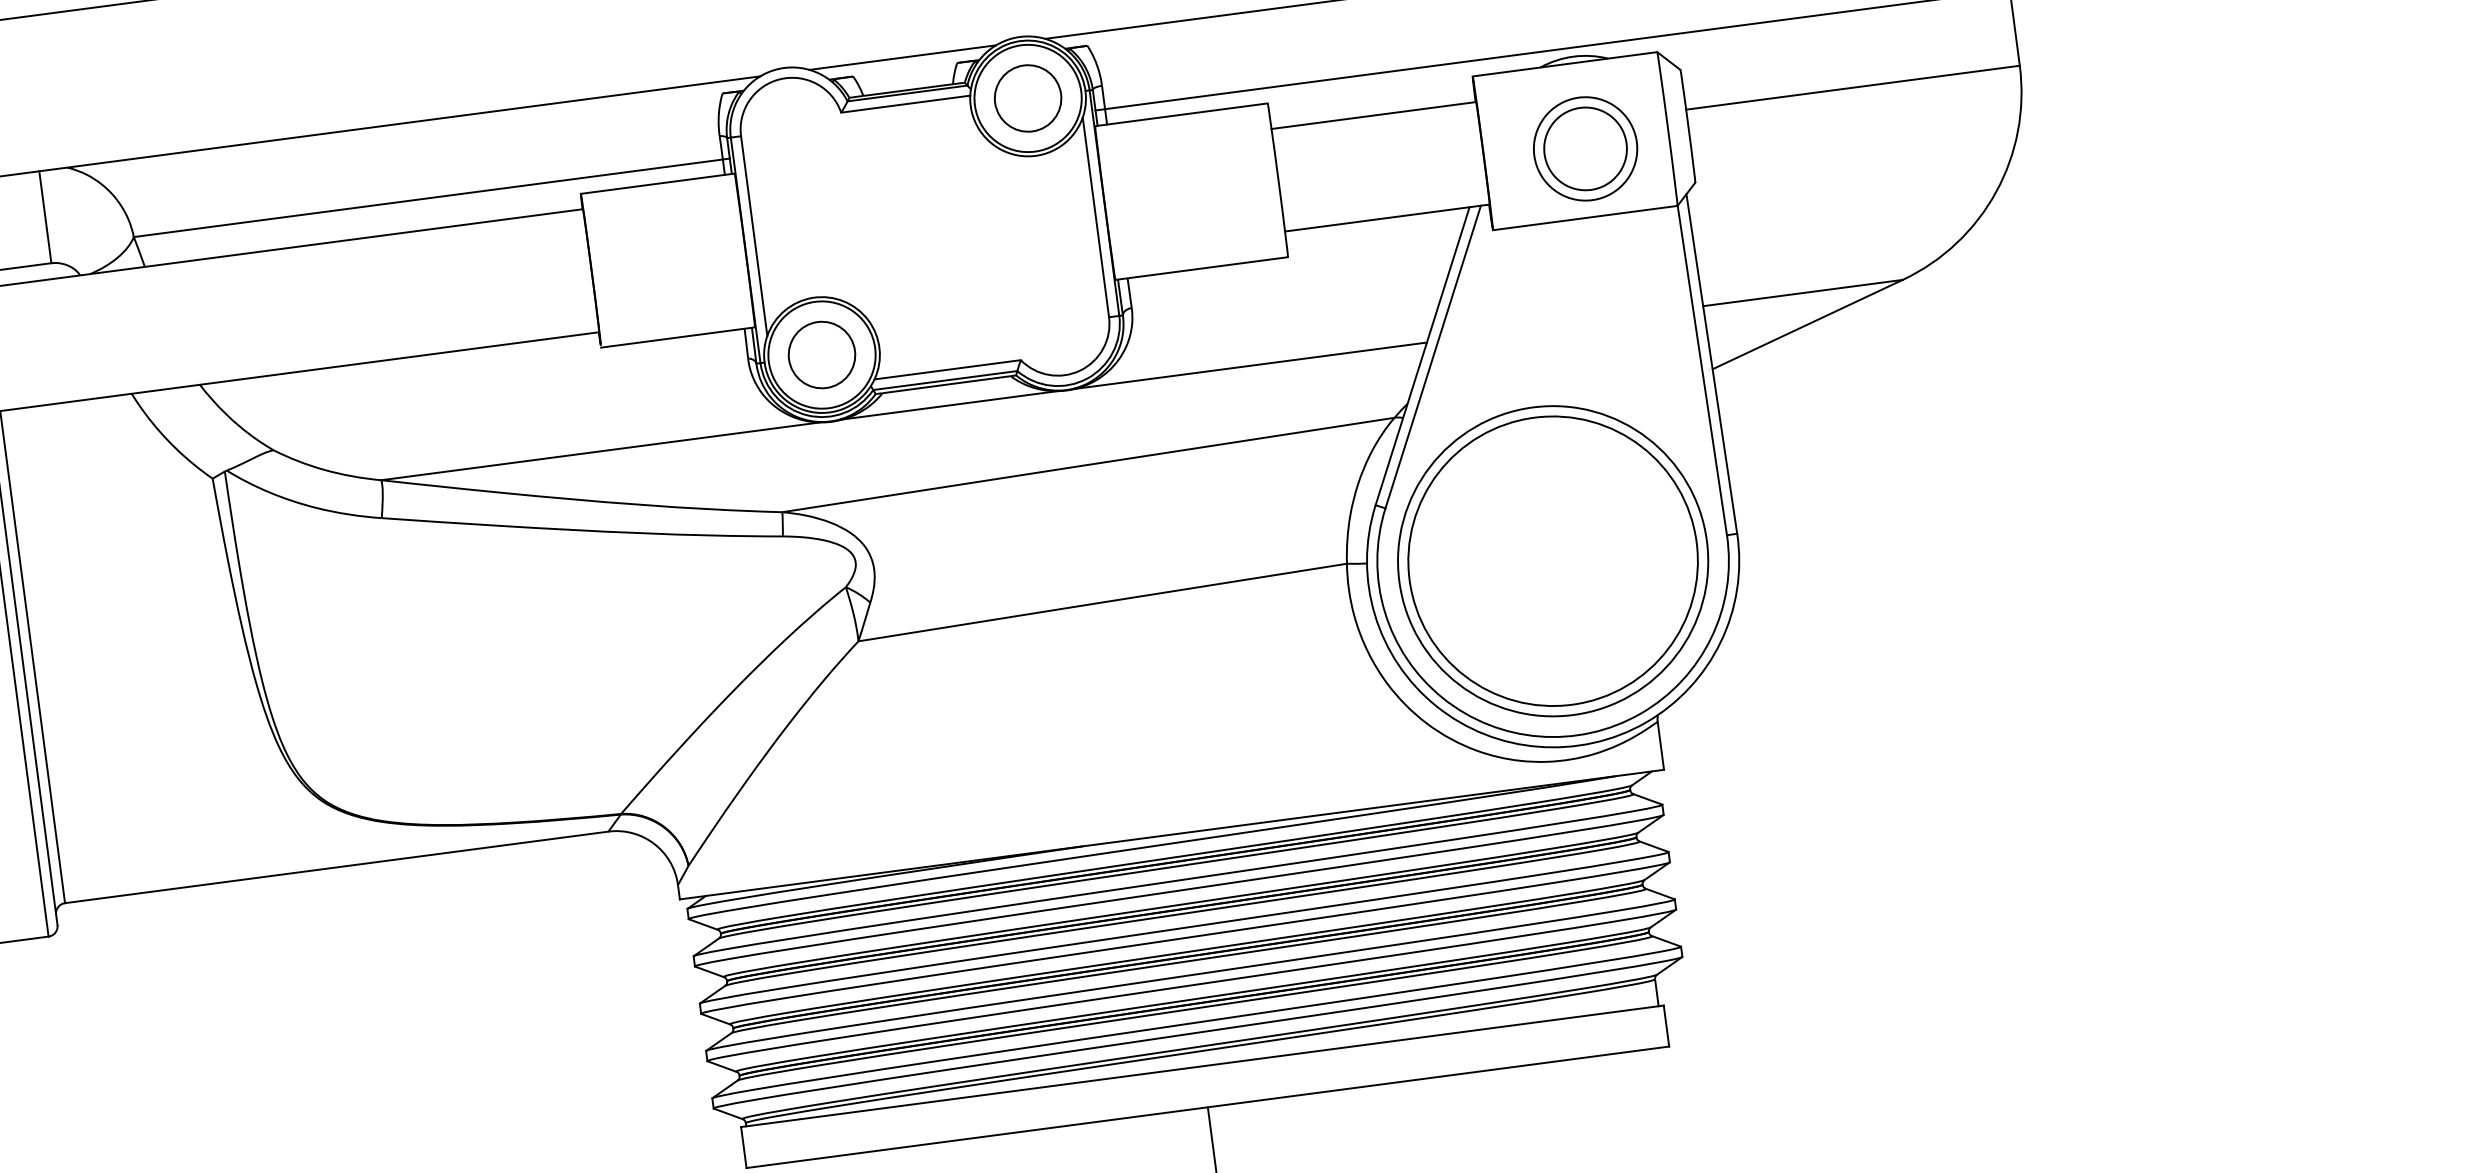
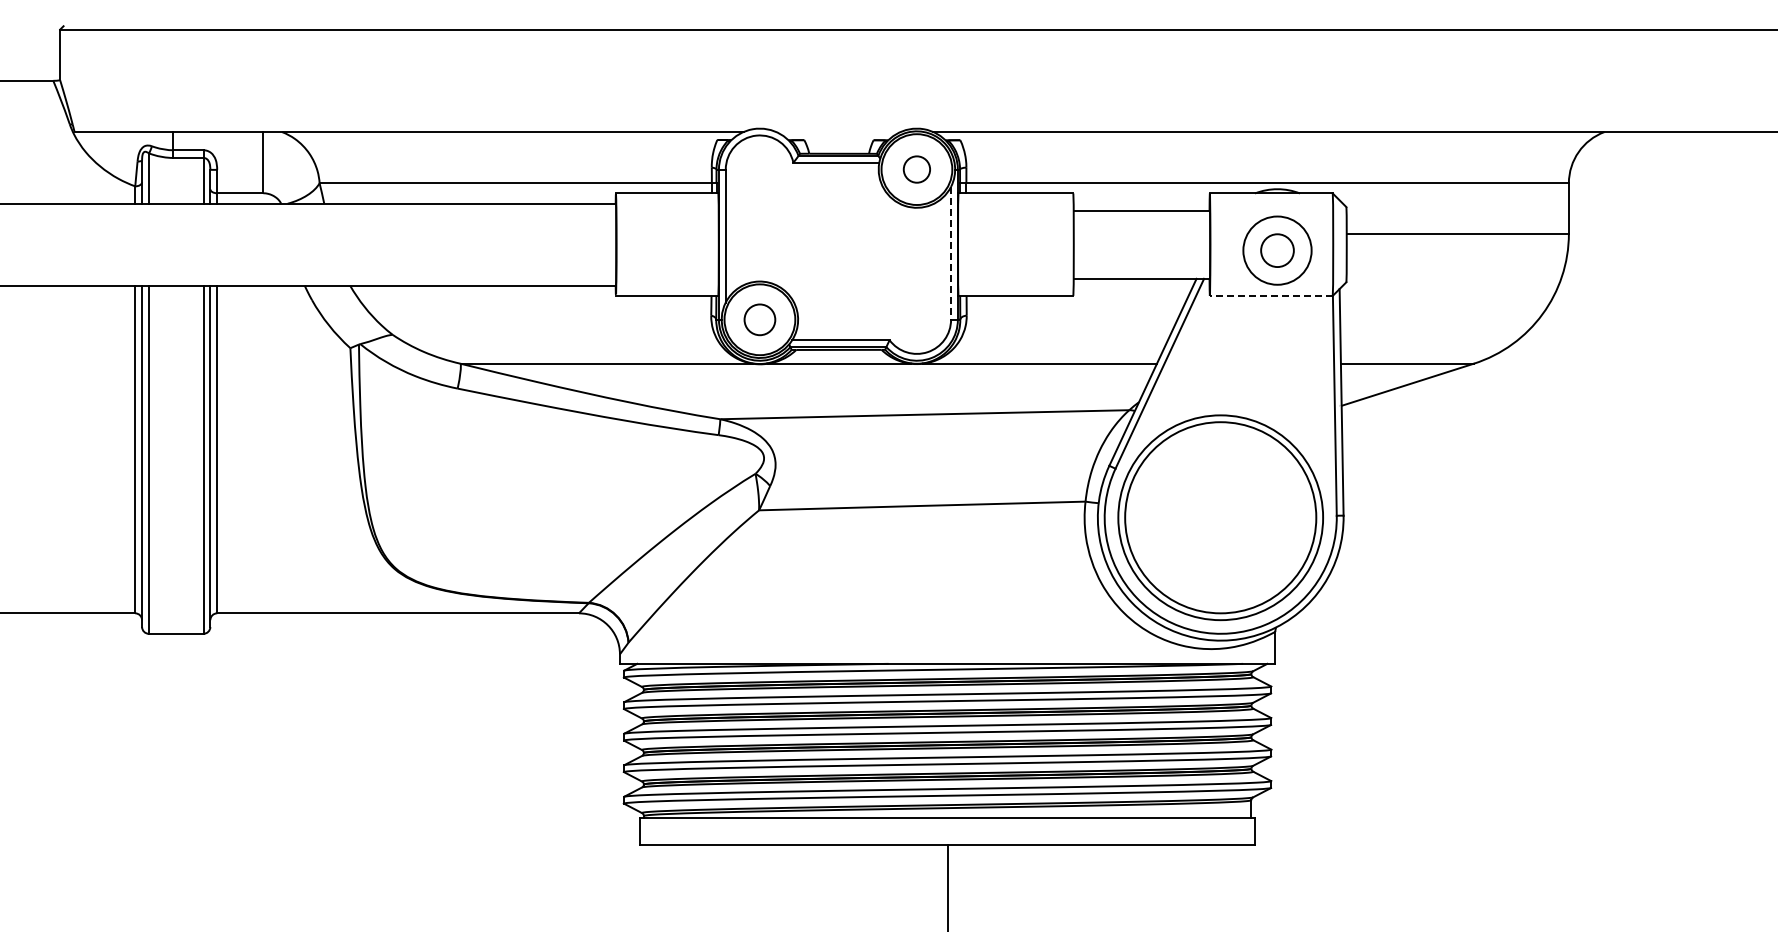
line: (902, 58) -> (838, 132), removed
circle: (1027, 98) -> (916, 169), size x0.6
circle: (1585, 148) -> (1277, 250), size x0.6
line: (1096, 217) -> (951, 253), solid -> dashed
line: (1583, 217) -> (1270, 295), solid -> dashed
circle: (821, 354) -> (759, 319), size x0.7

